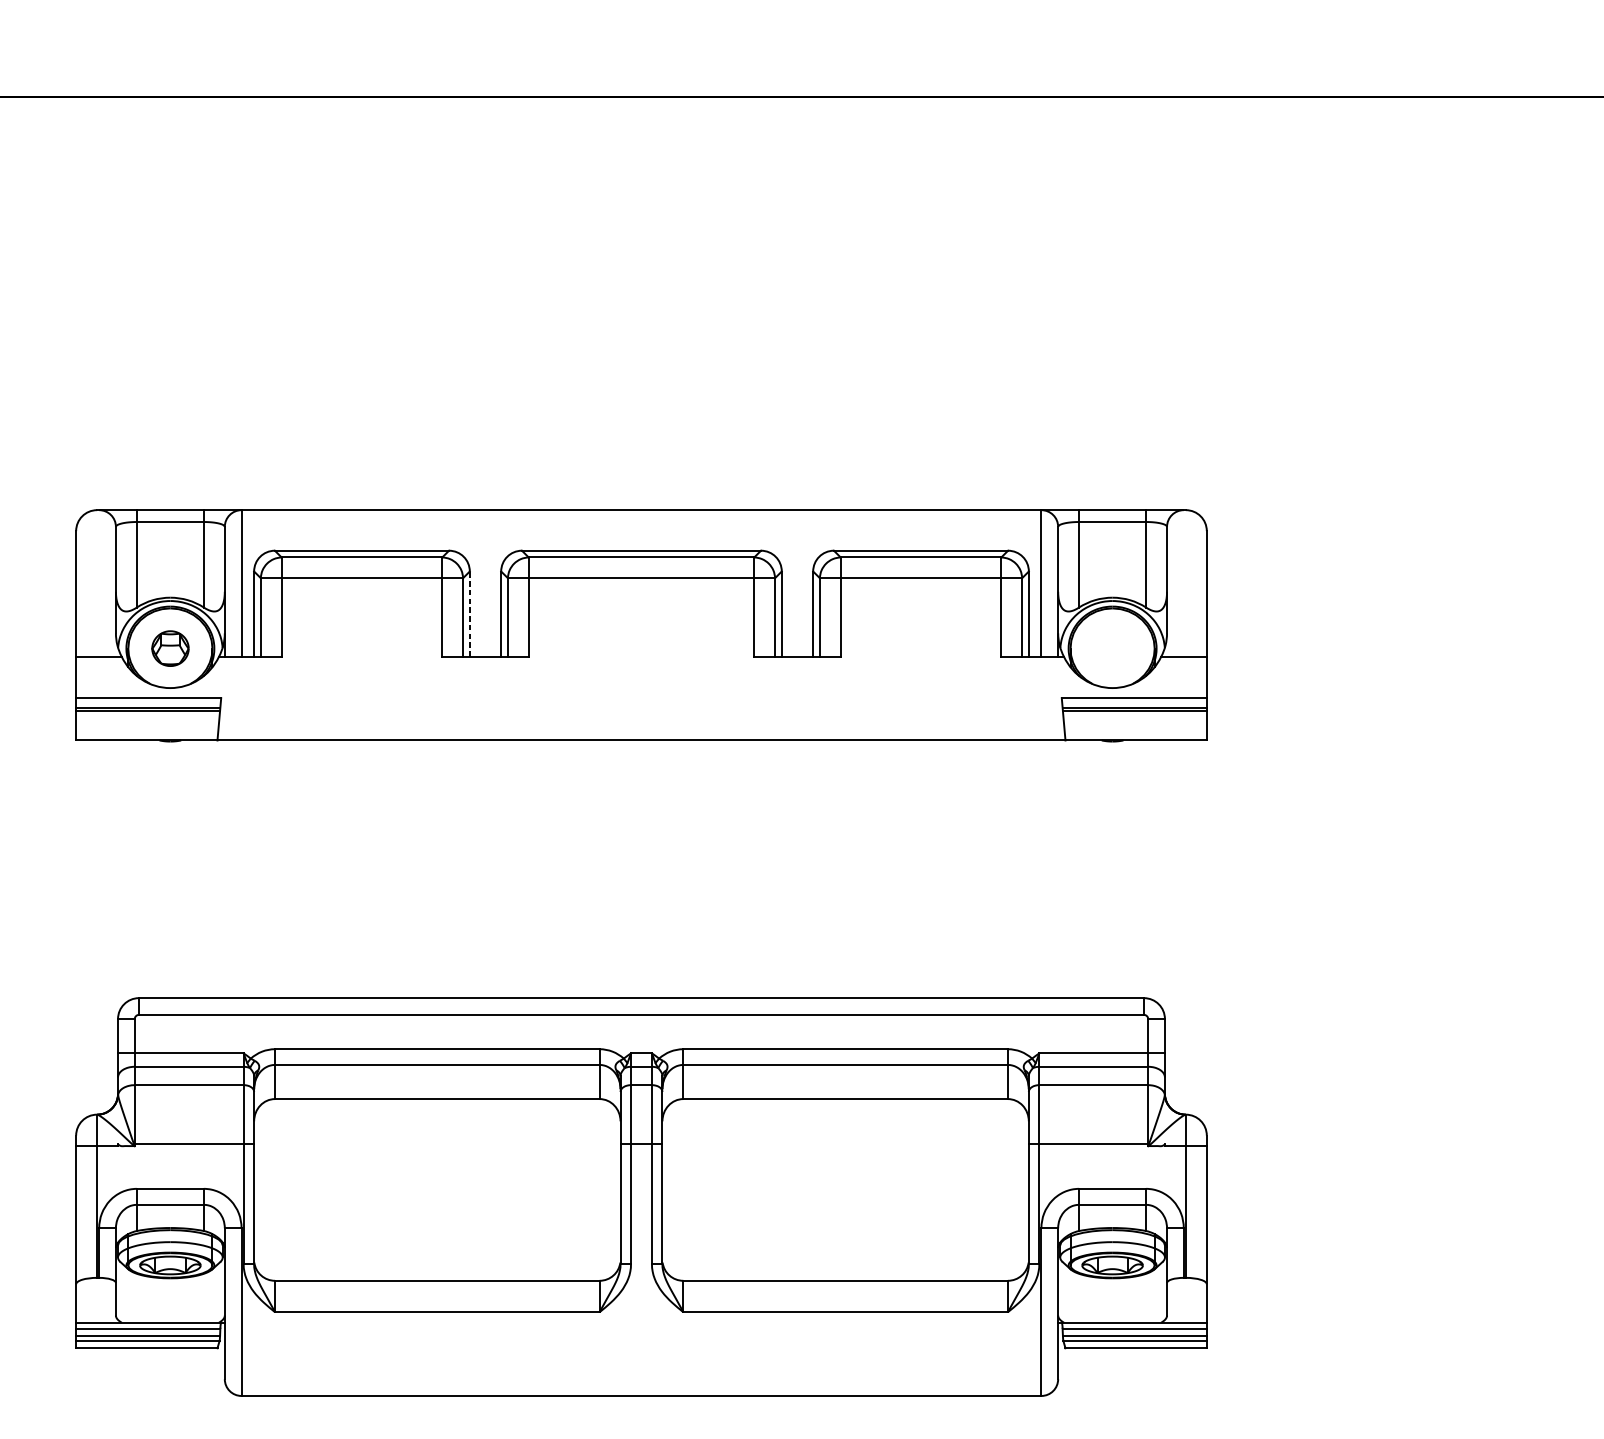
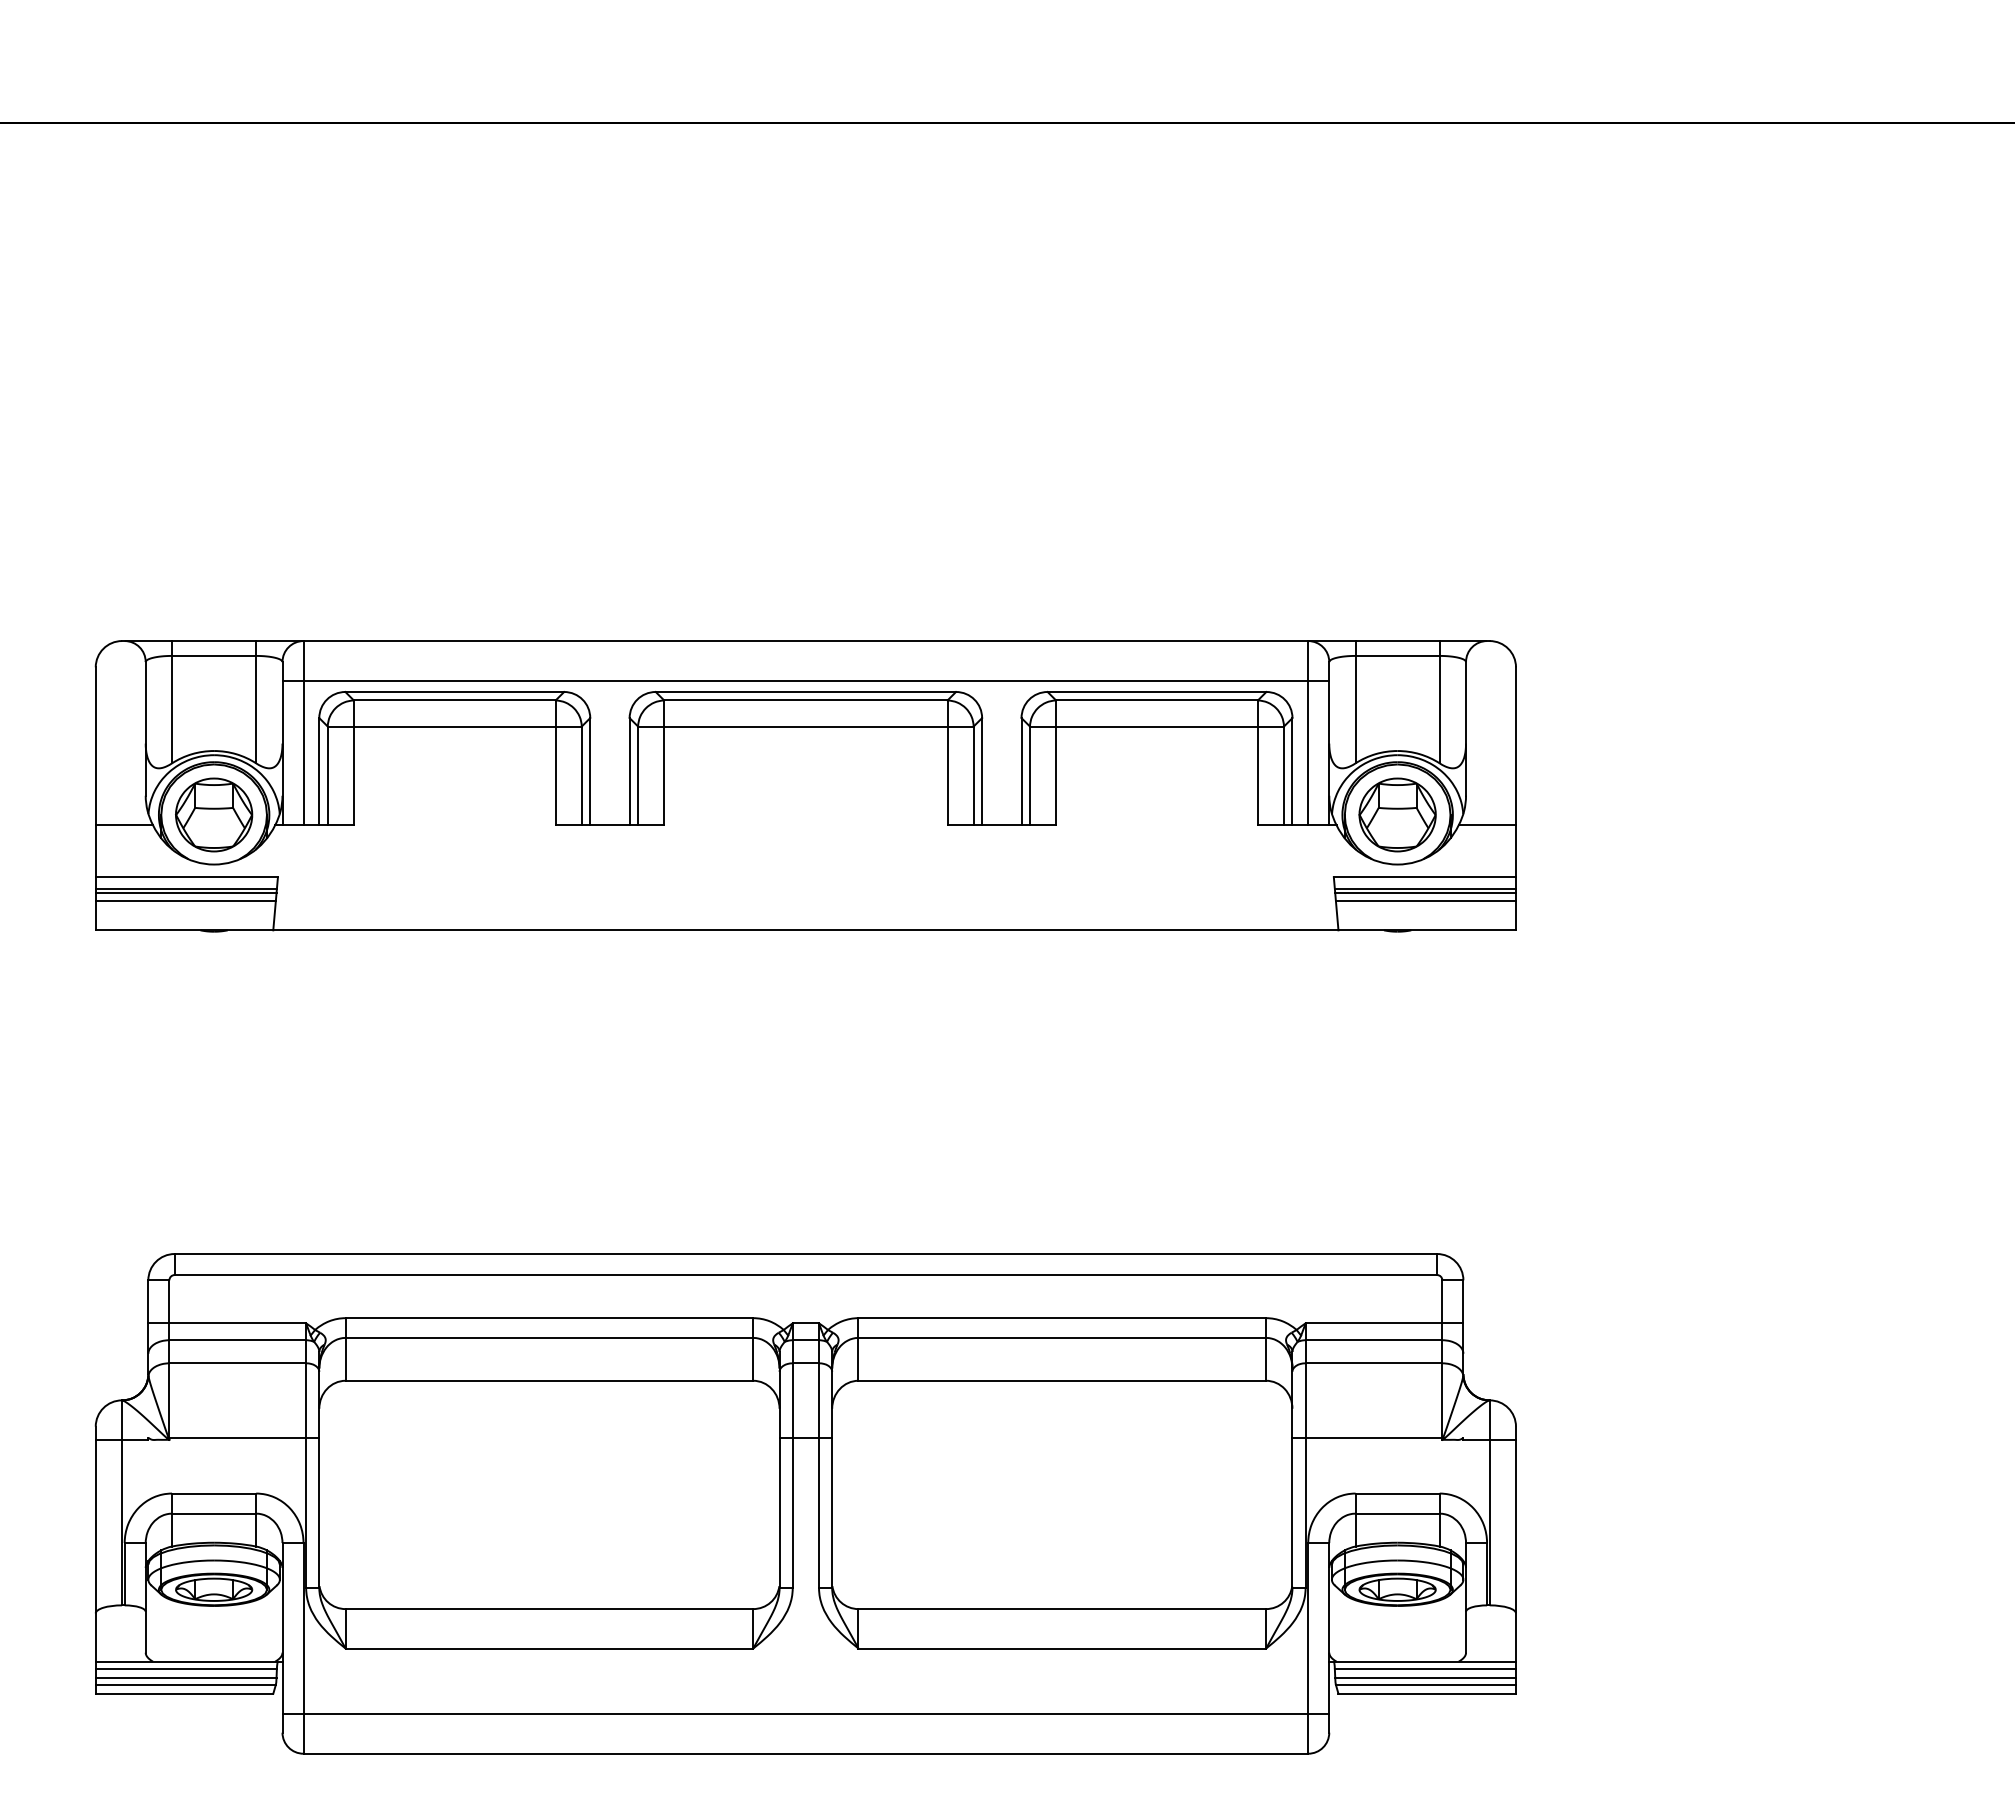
line: (641, 541) -> (805, 680), added
line: (470, 614) -> (590, 771), dashed -> solid
part: (170, 648) -> (214, 814), size x1.67
part: (1112, 648) -> (1397, 814), added
line: (147, 717) -> (185, 901), added
line: (1134, 717) -> (1425, 901), added
line: (641, 1364) -> (805, 1714), added

